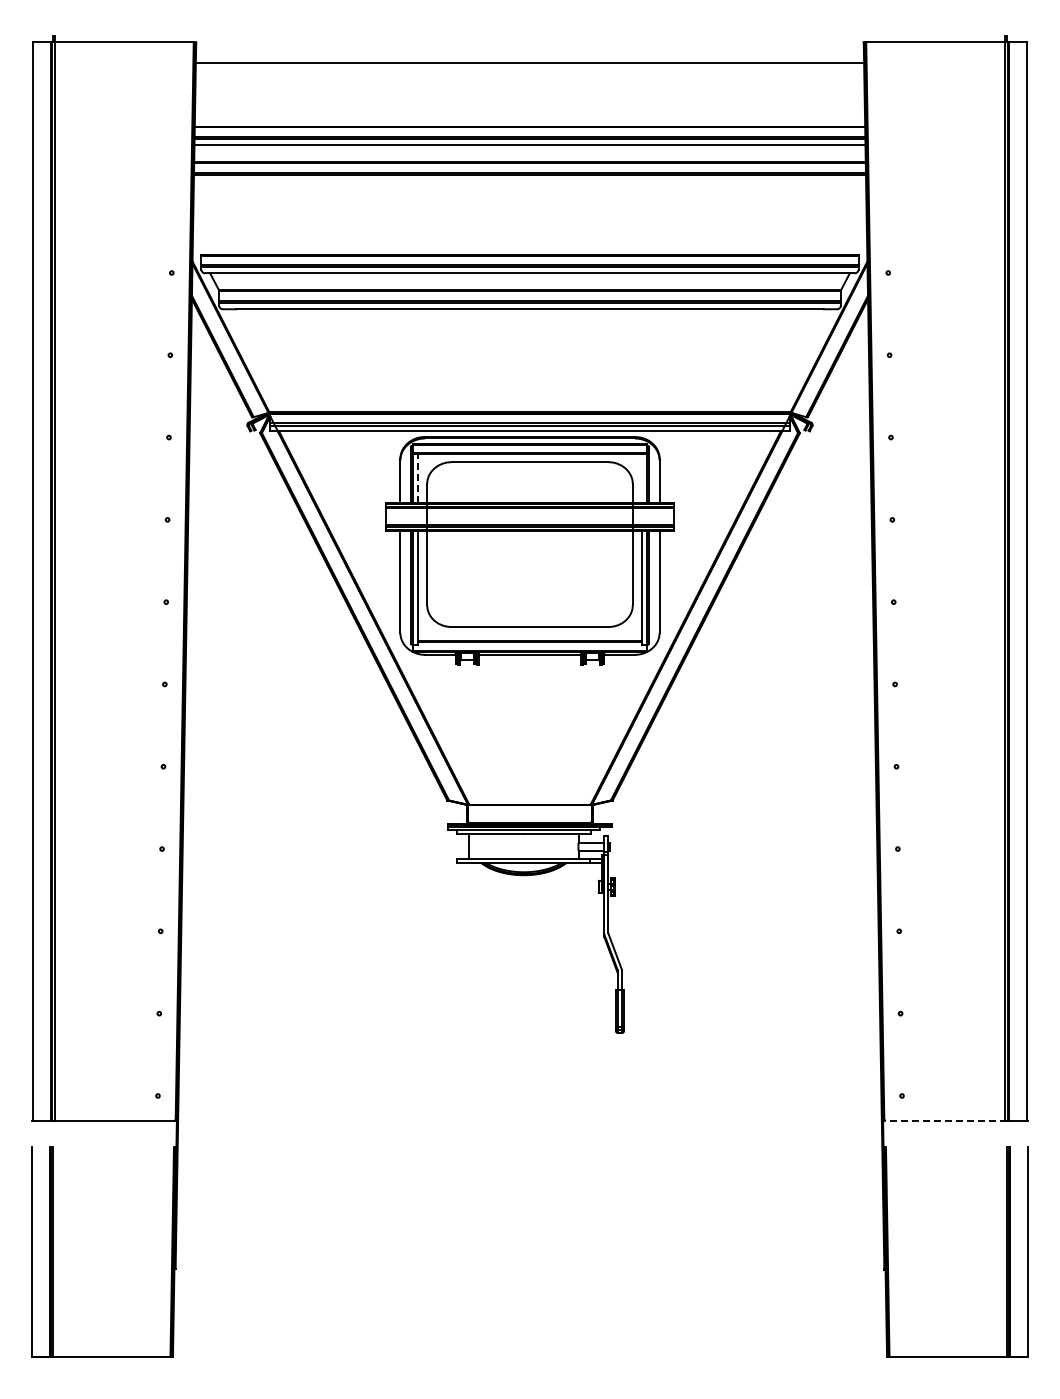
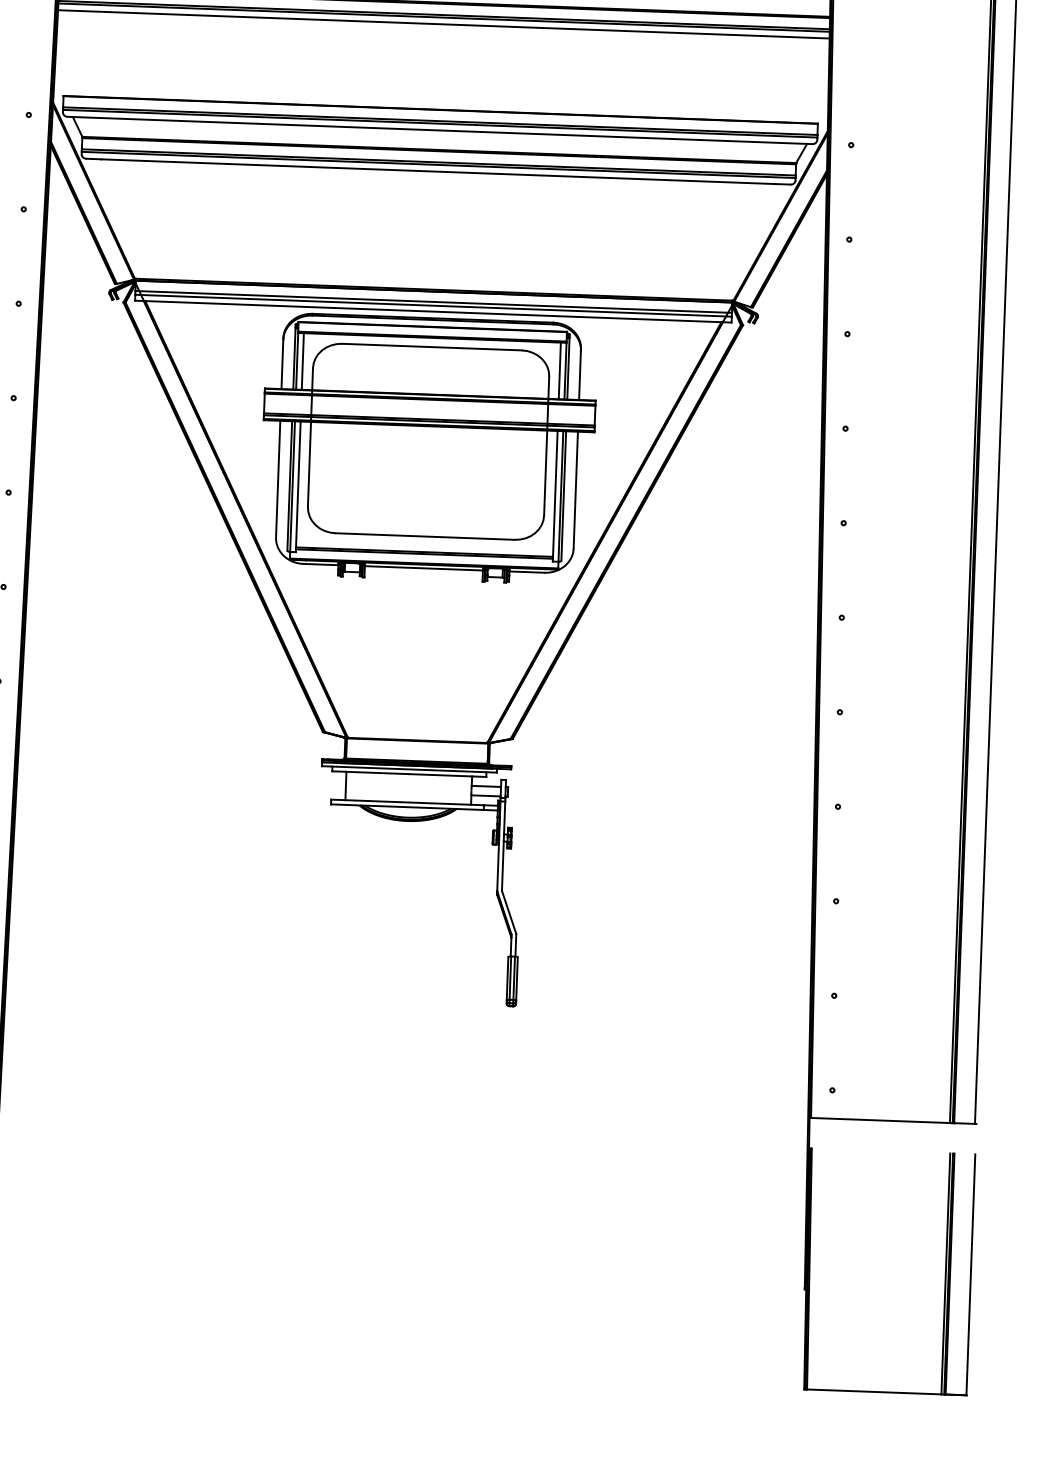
line: (529, 180) -> (443, 23), added
line: (418, 478) -> (303, 361), dashed -> solid
line: (641, 478) -> (559, 370), added
line: (945, 1120) -> (881, 1120), dashed -> solid

